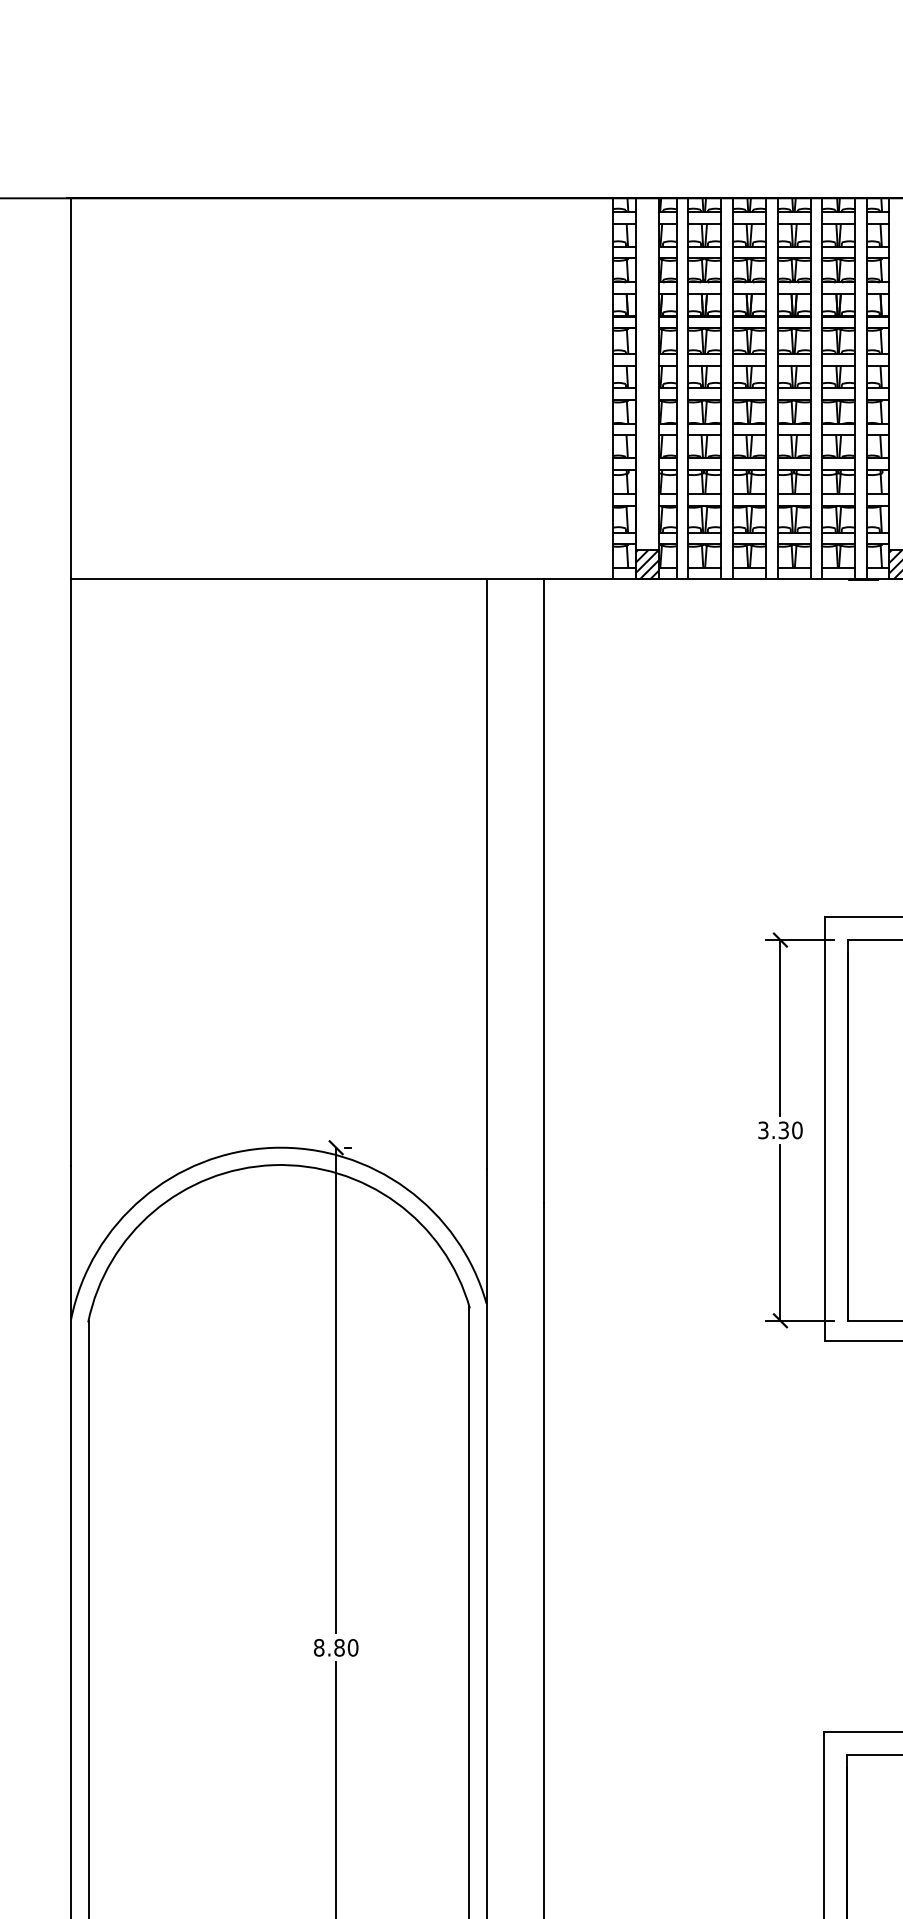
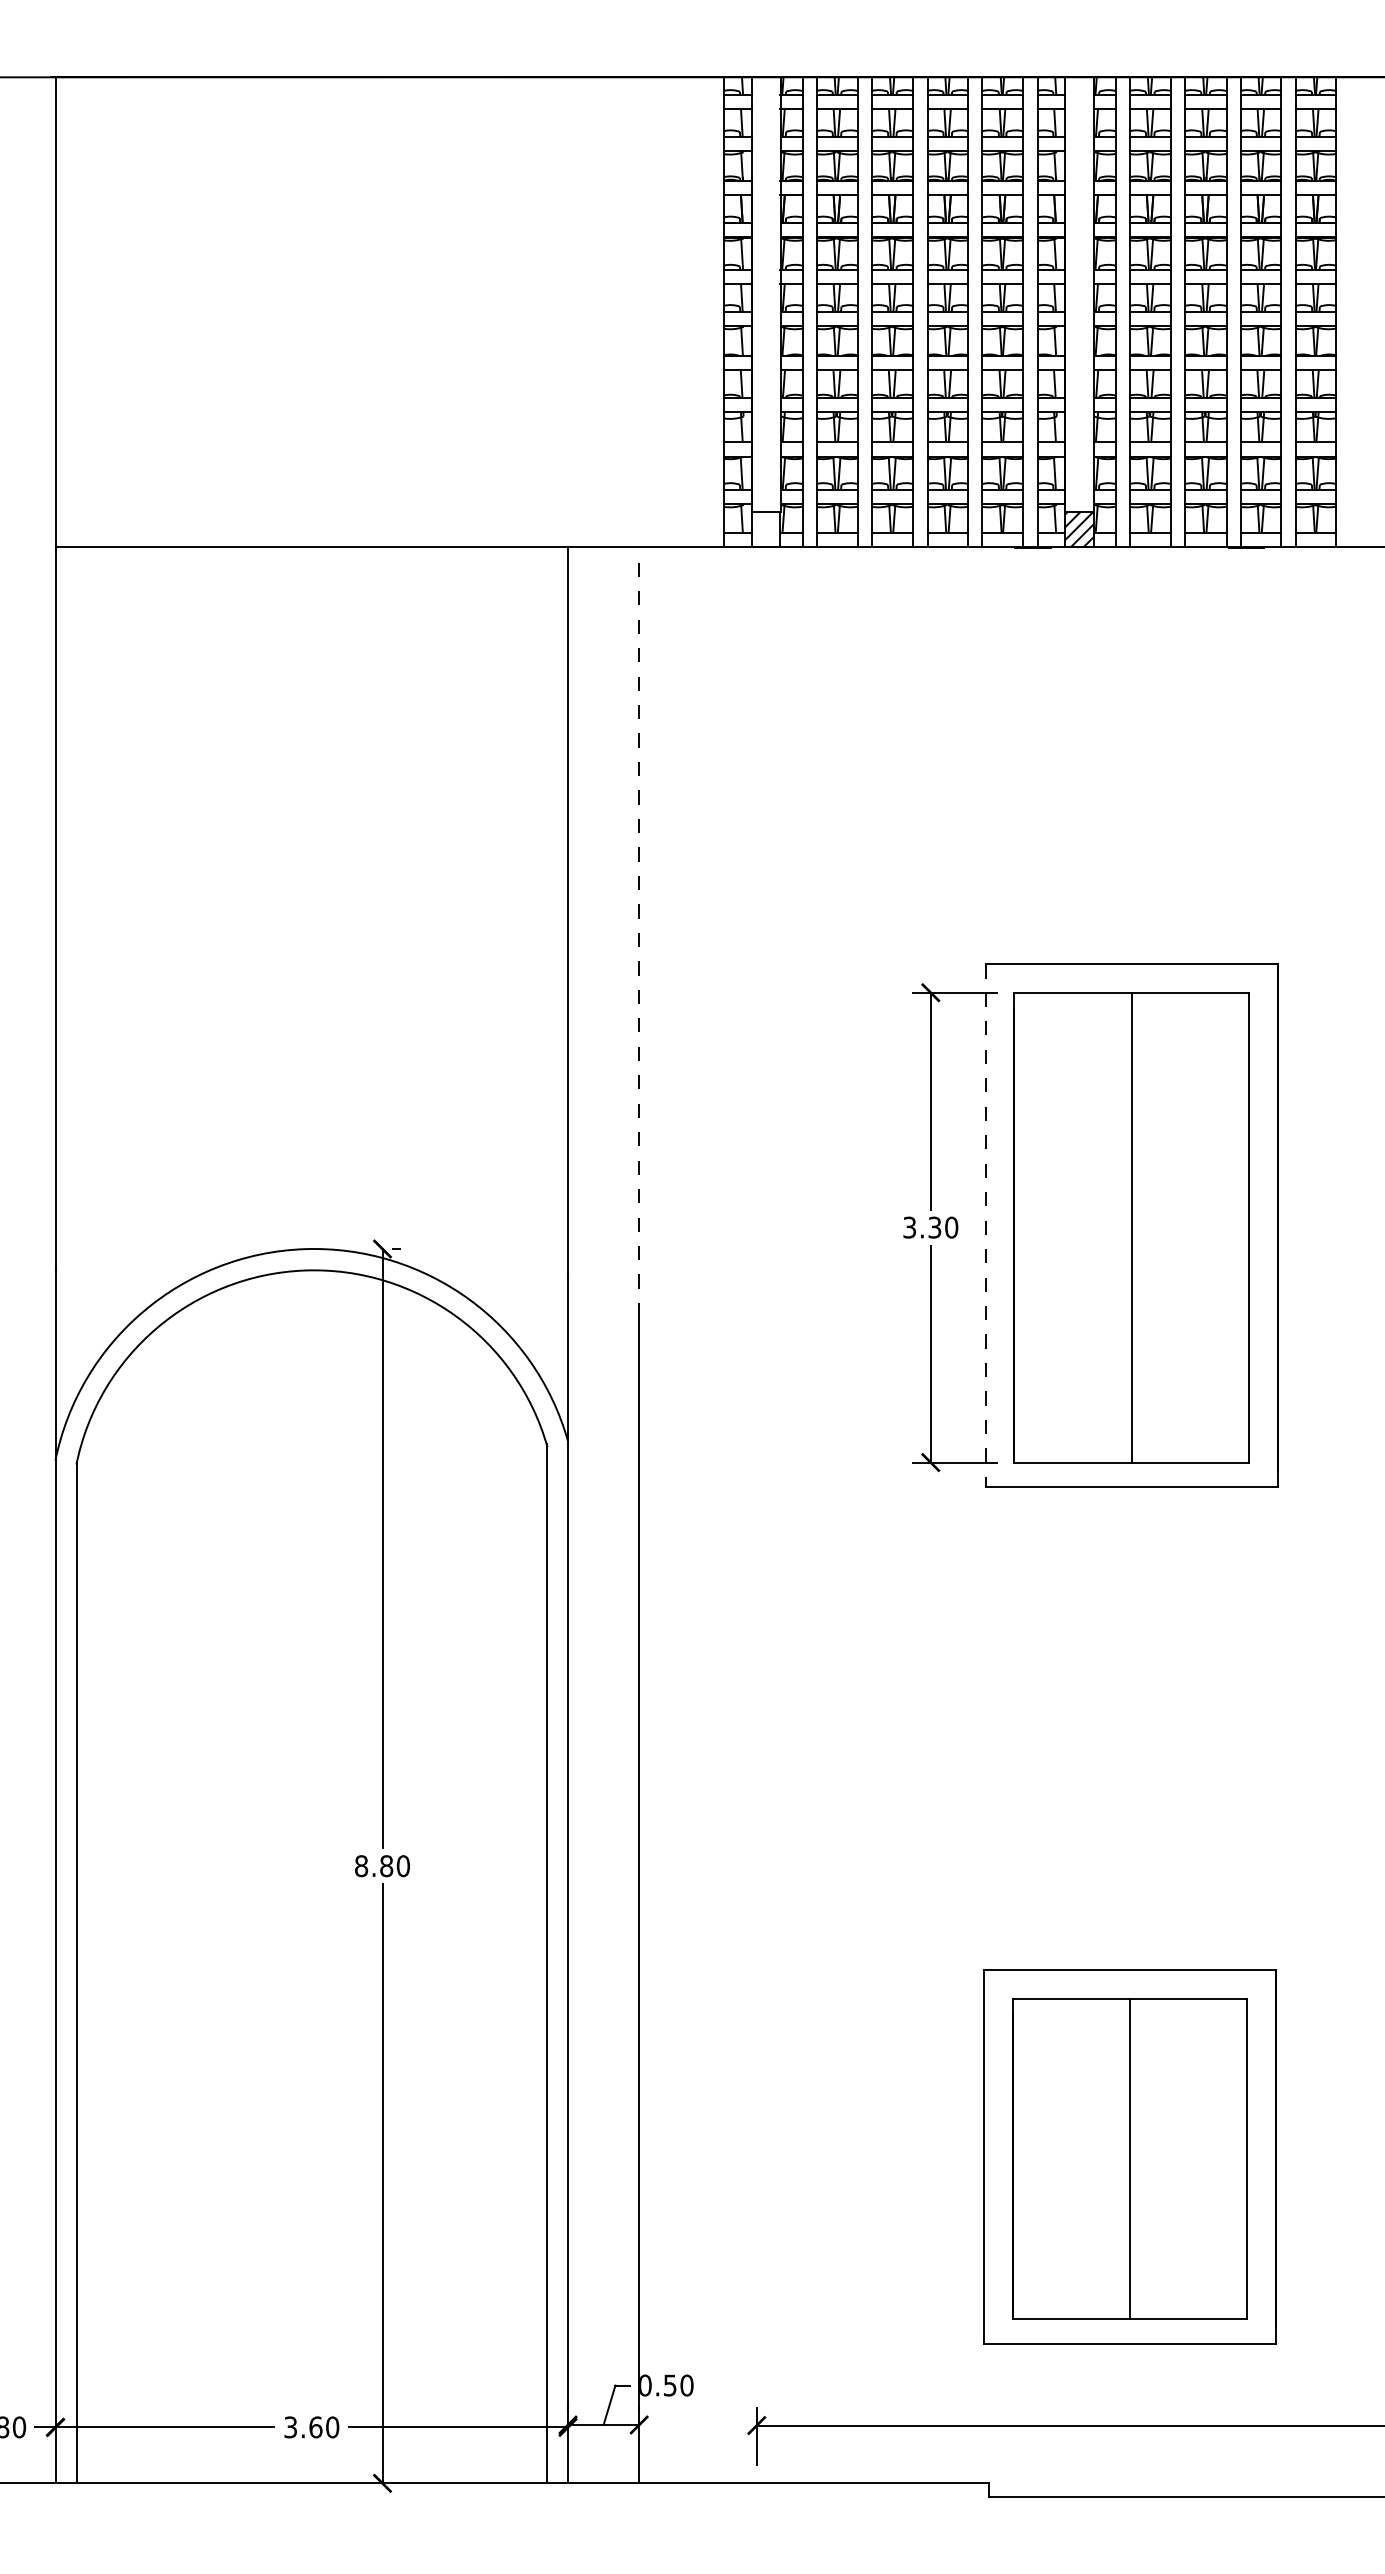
hatch: (646, 564) -> (765, 529), removed
line: (544, 890) -> (639, 931), solid -> dashed
line: (824, 1129) -> (985, 1226), solid -> dashed

